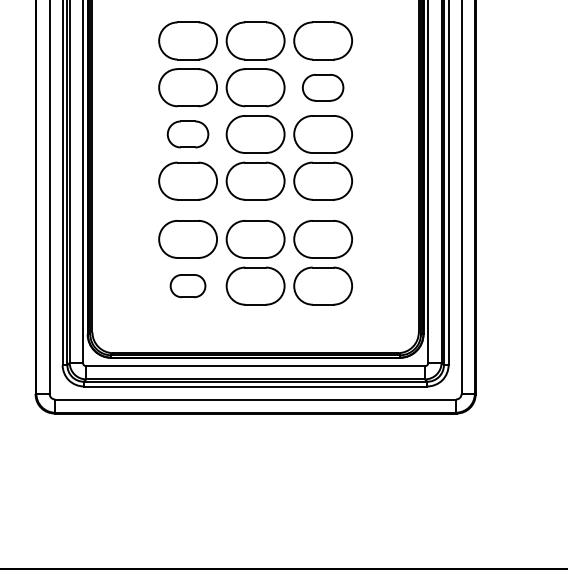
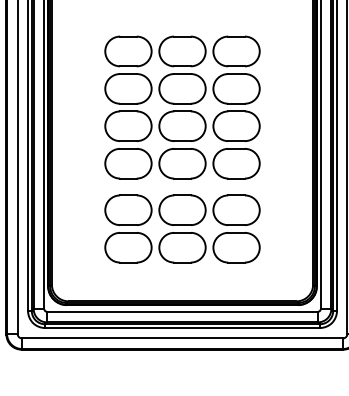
part: (322, 87) -> (236, 88), size x1.43
part: (187, 134) -> (127, 126), size x1.43
part: (187, 285) -> (127, 247), size x1.67

